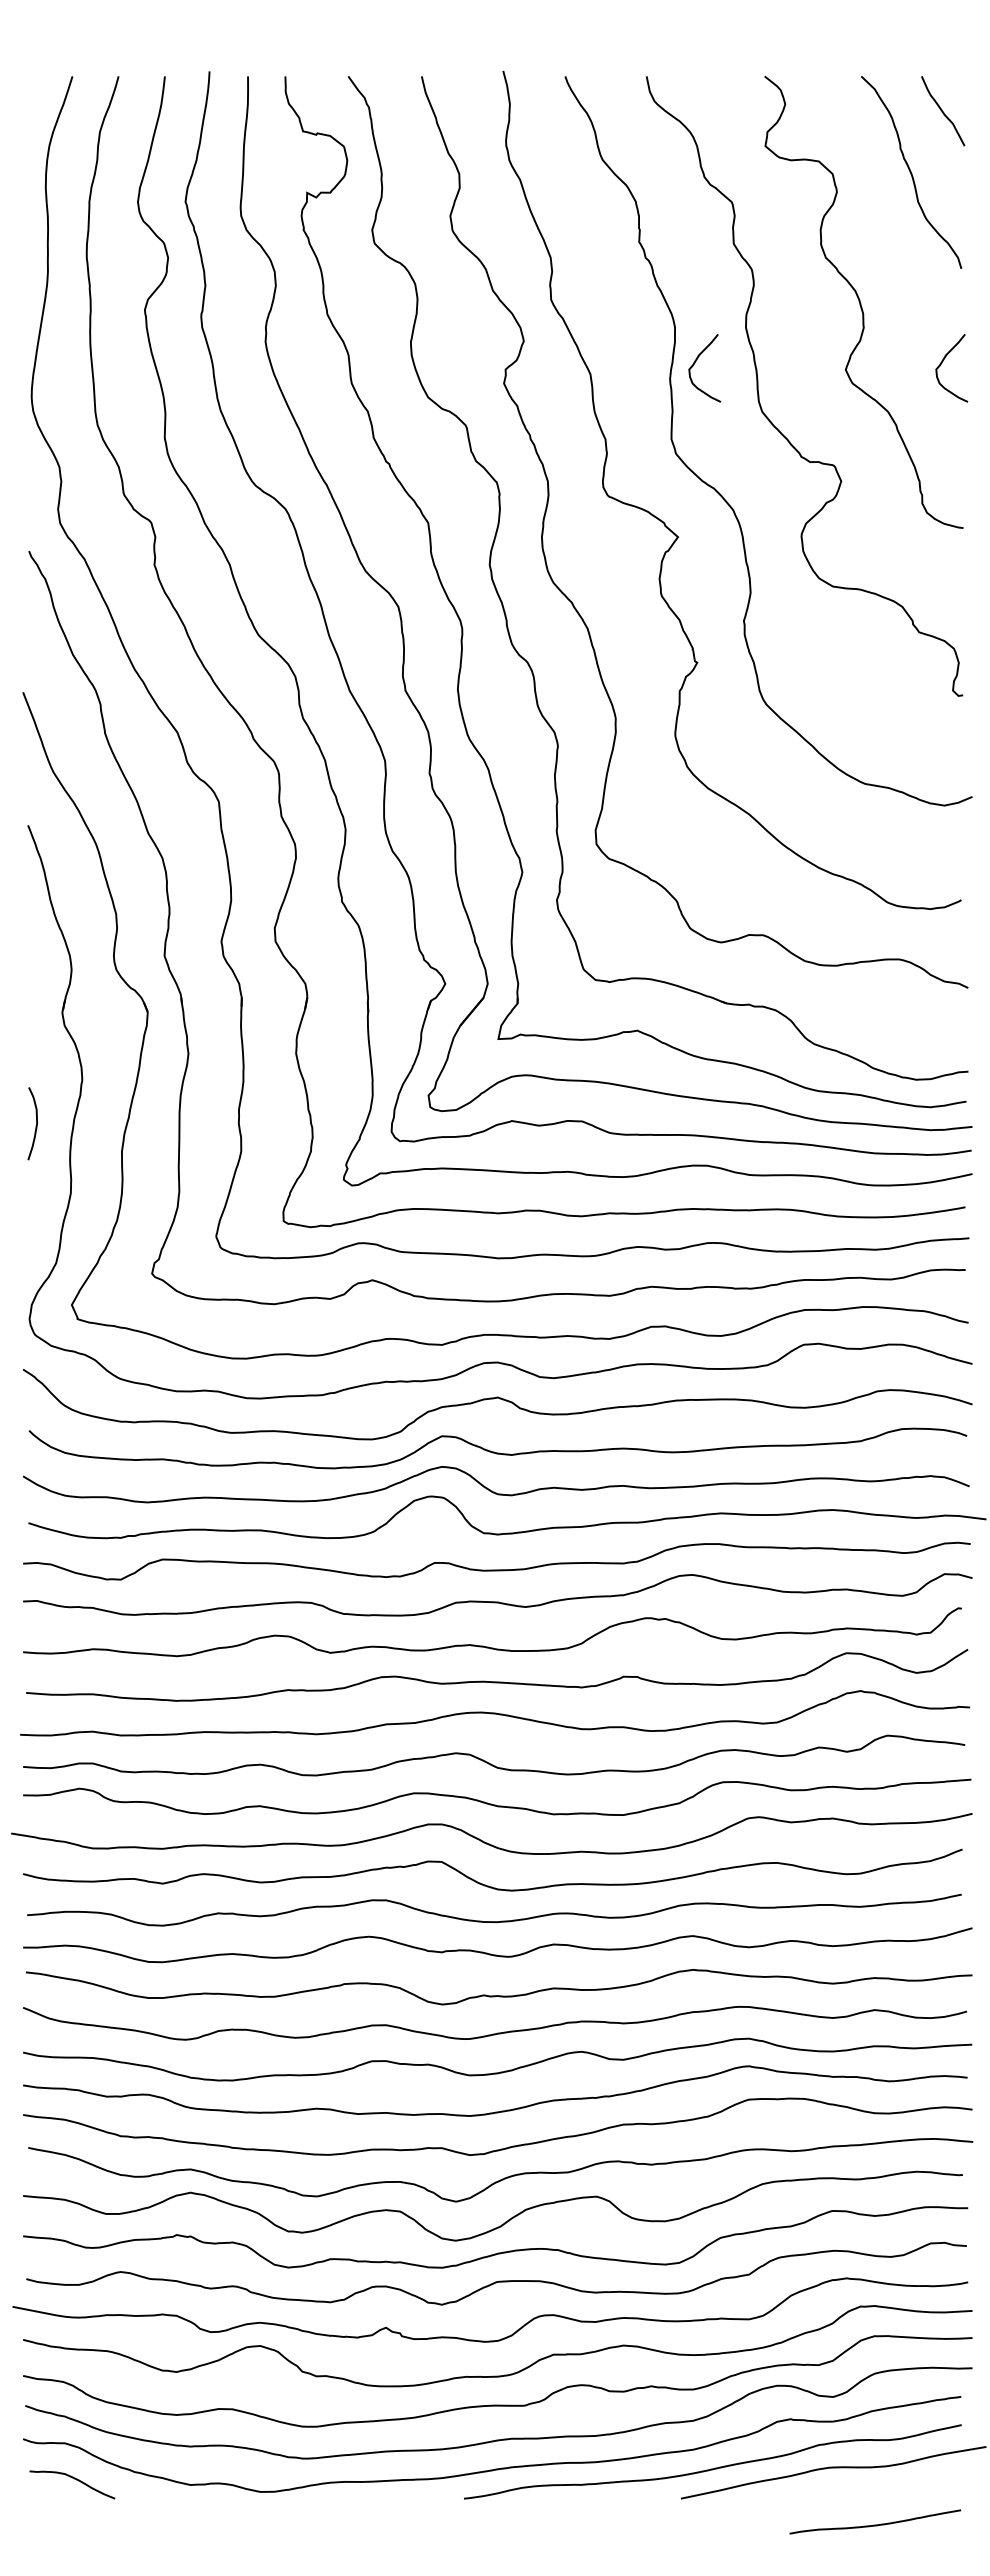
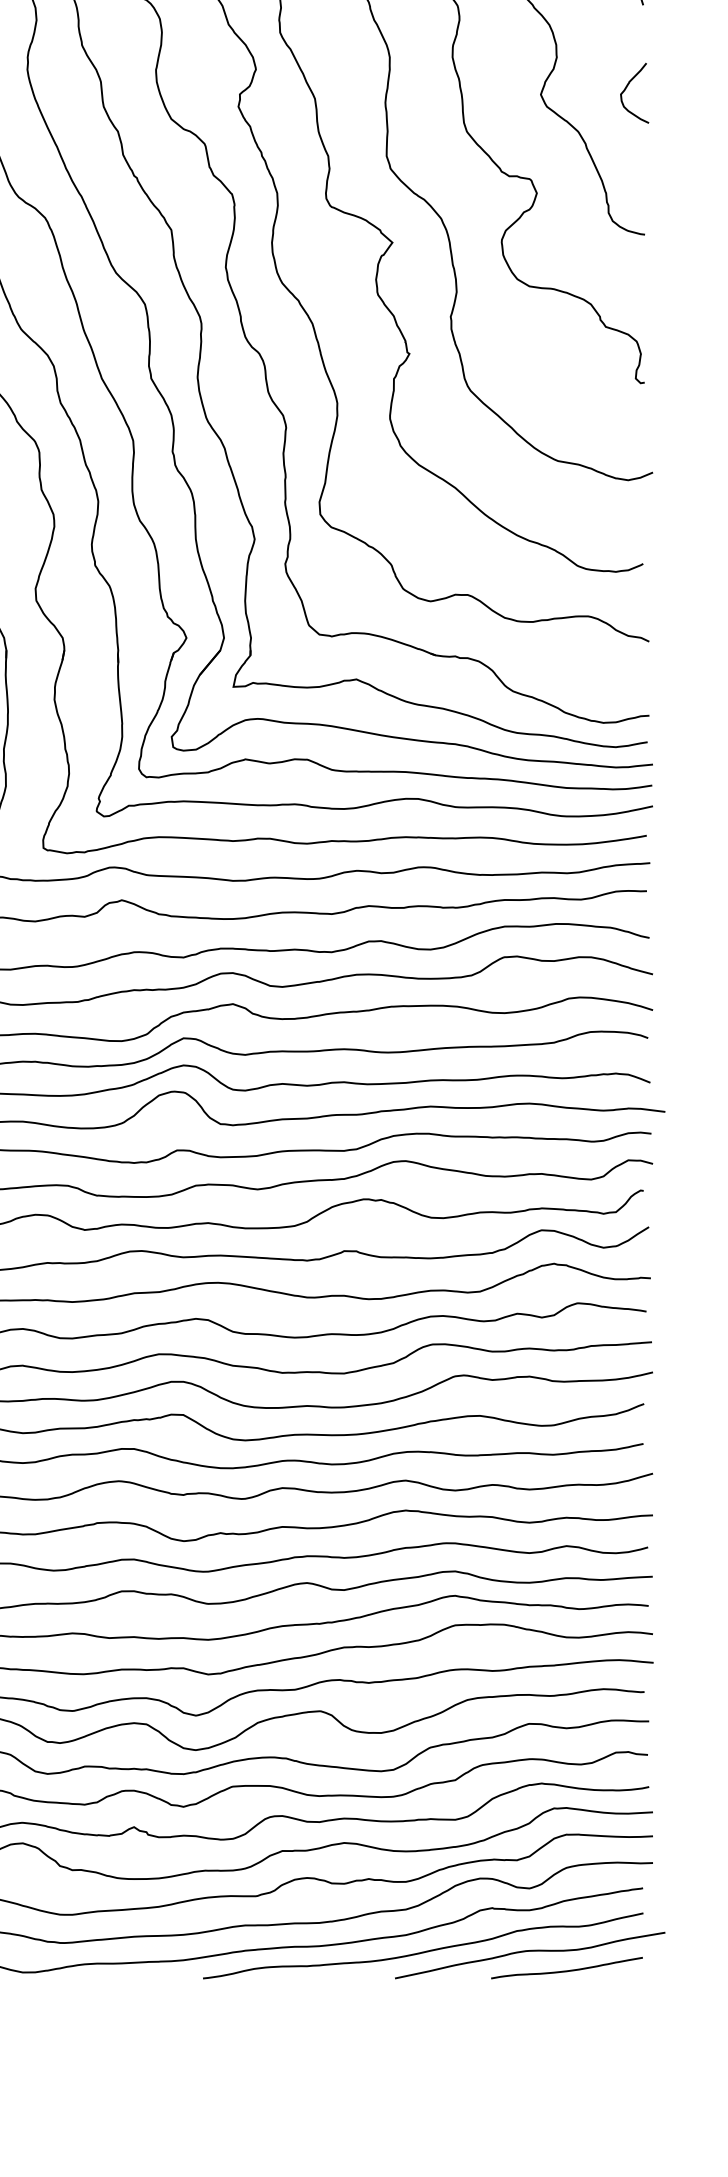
curve: (695, 363) -> (407, 89), removed
curve: (874, 2524) -> (566, 1970), moved

